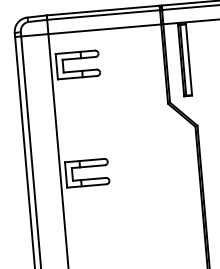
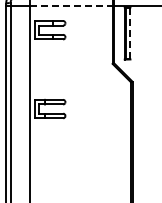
line: (106, 29) -> (72, 6), solid -> dashed
line: (188, 58) -> (130, 32), solid -> dashed

